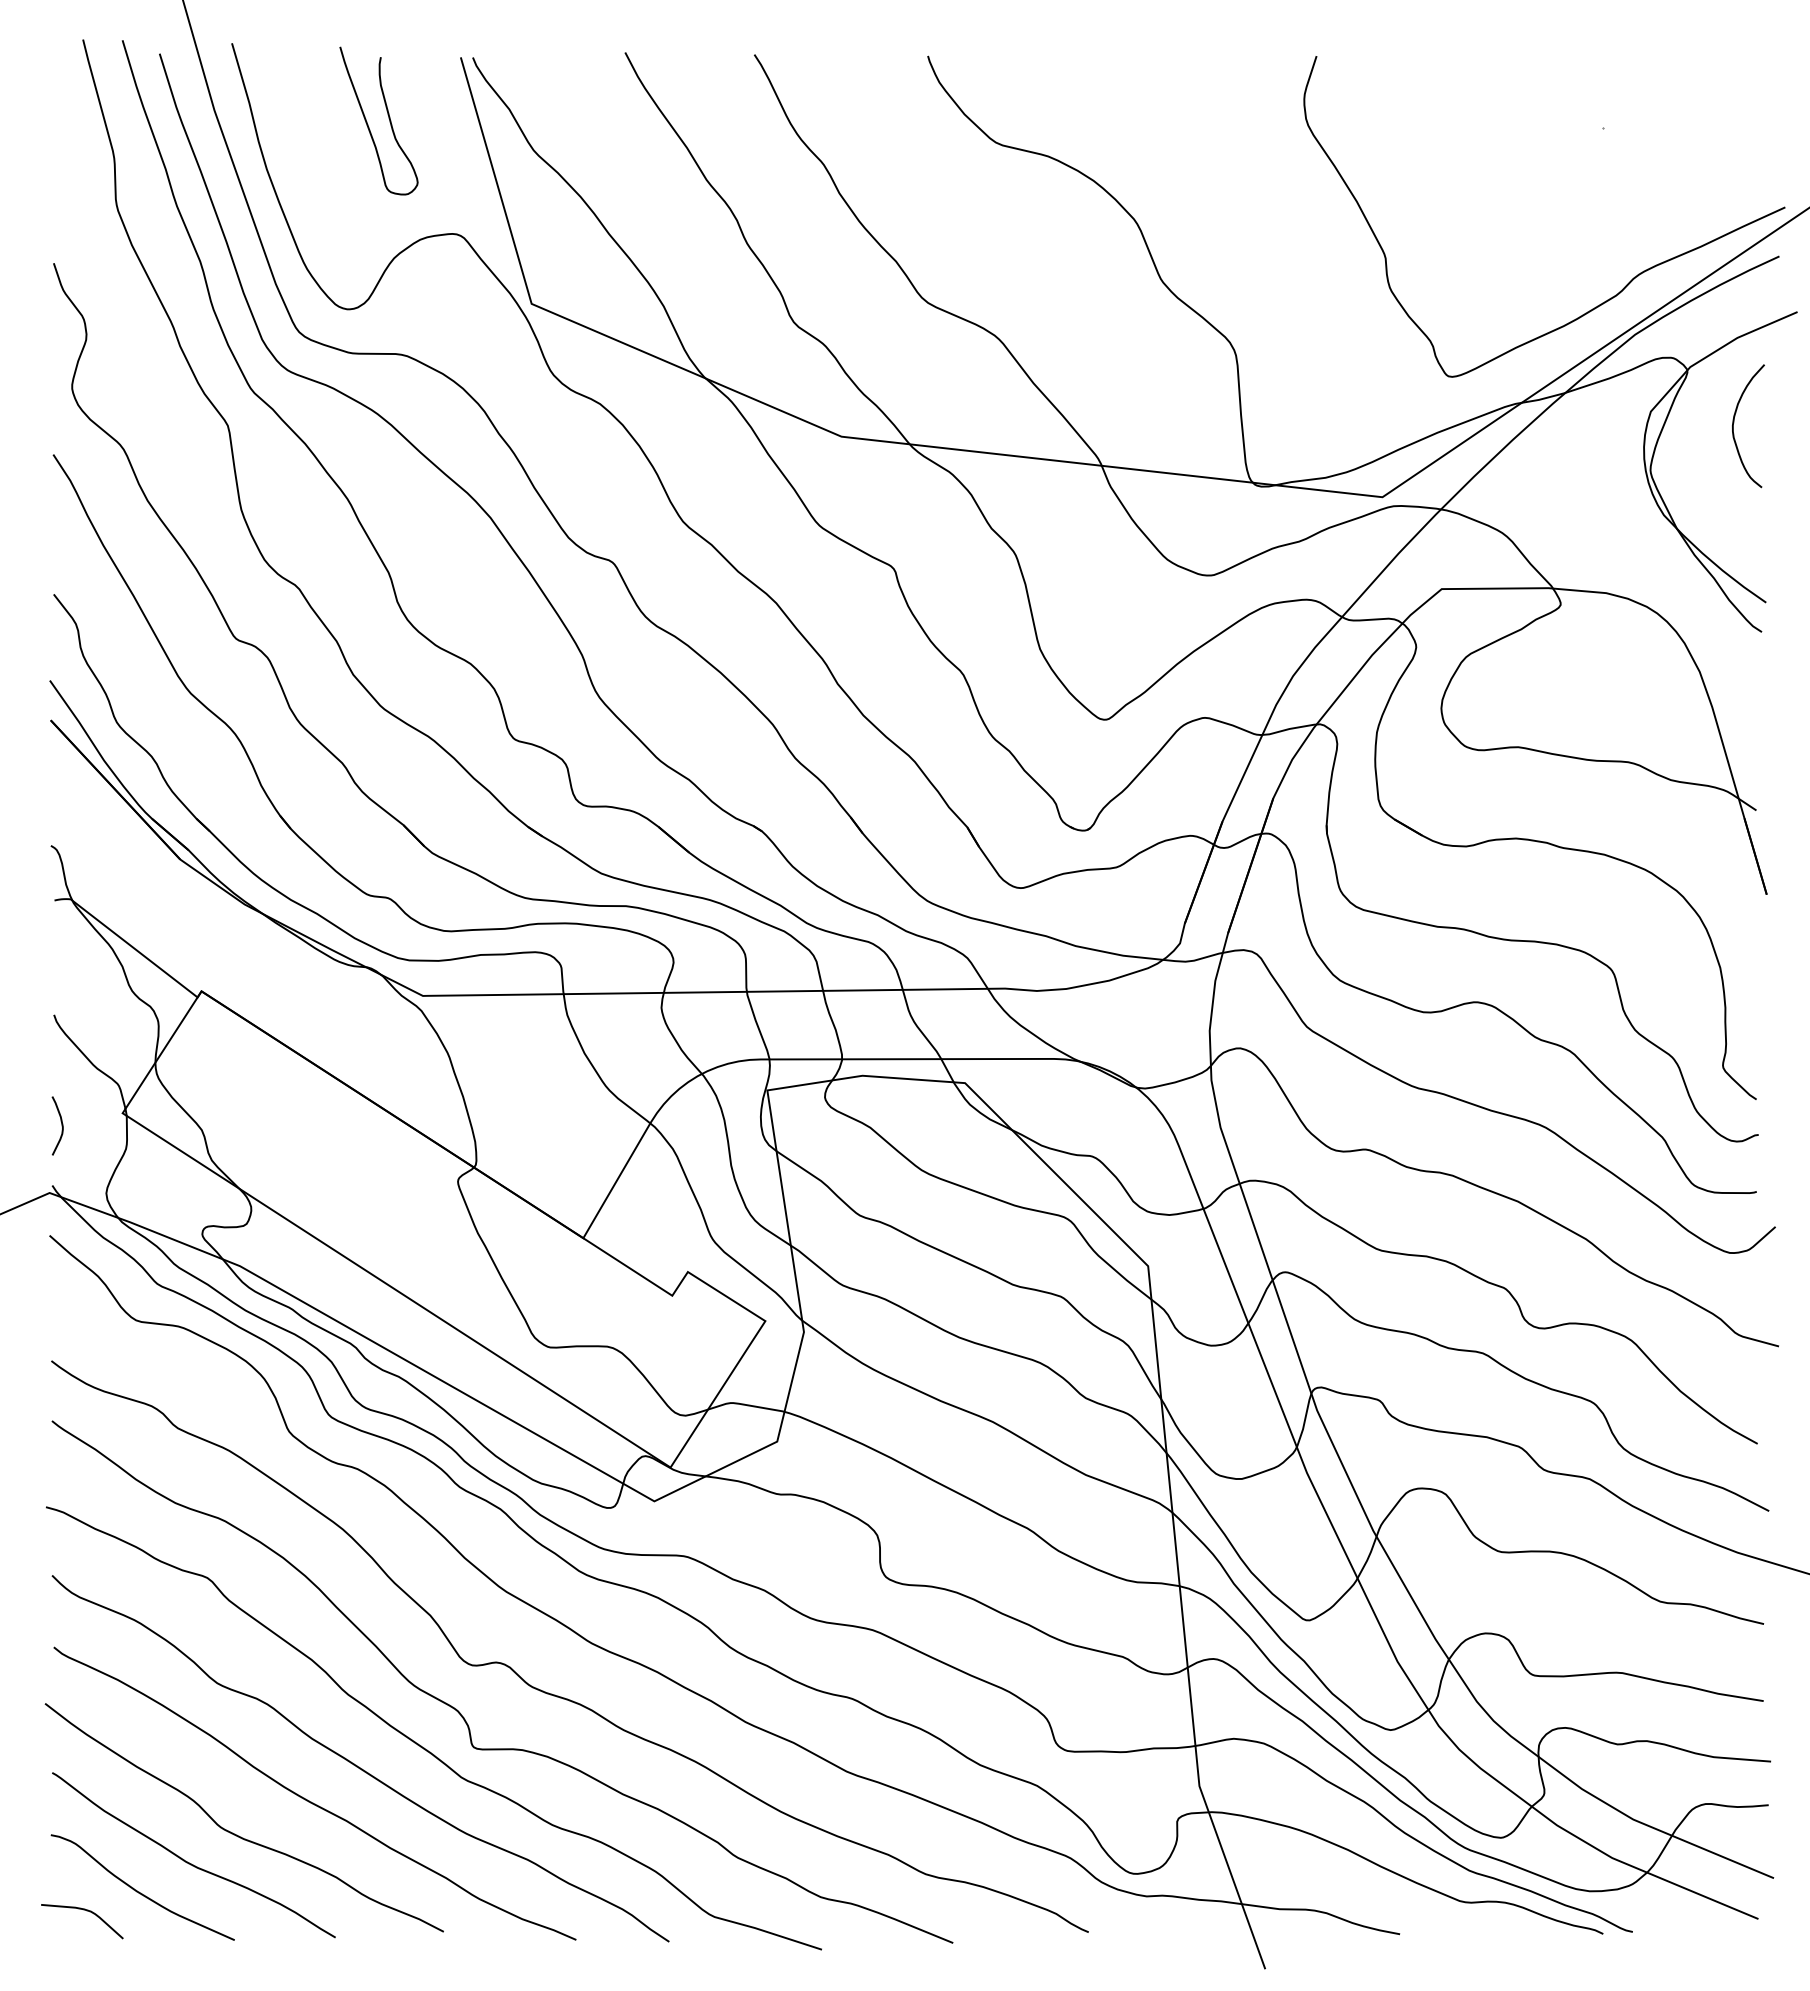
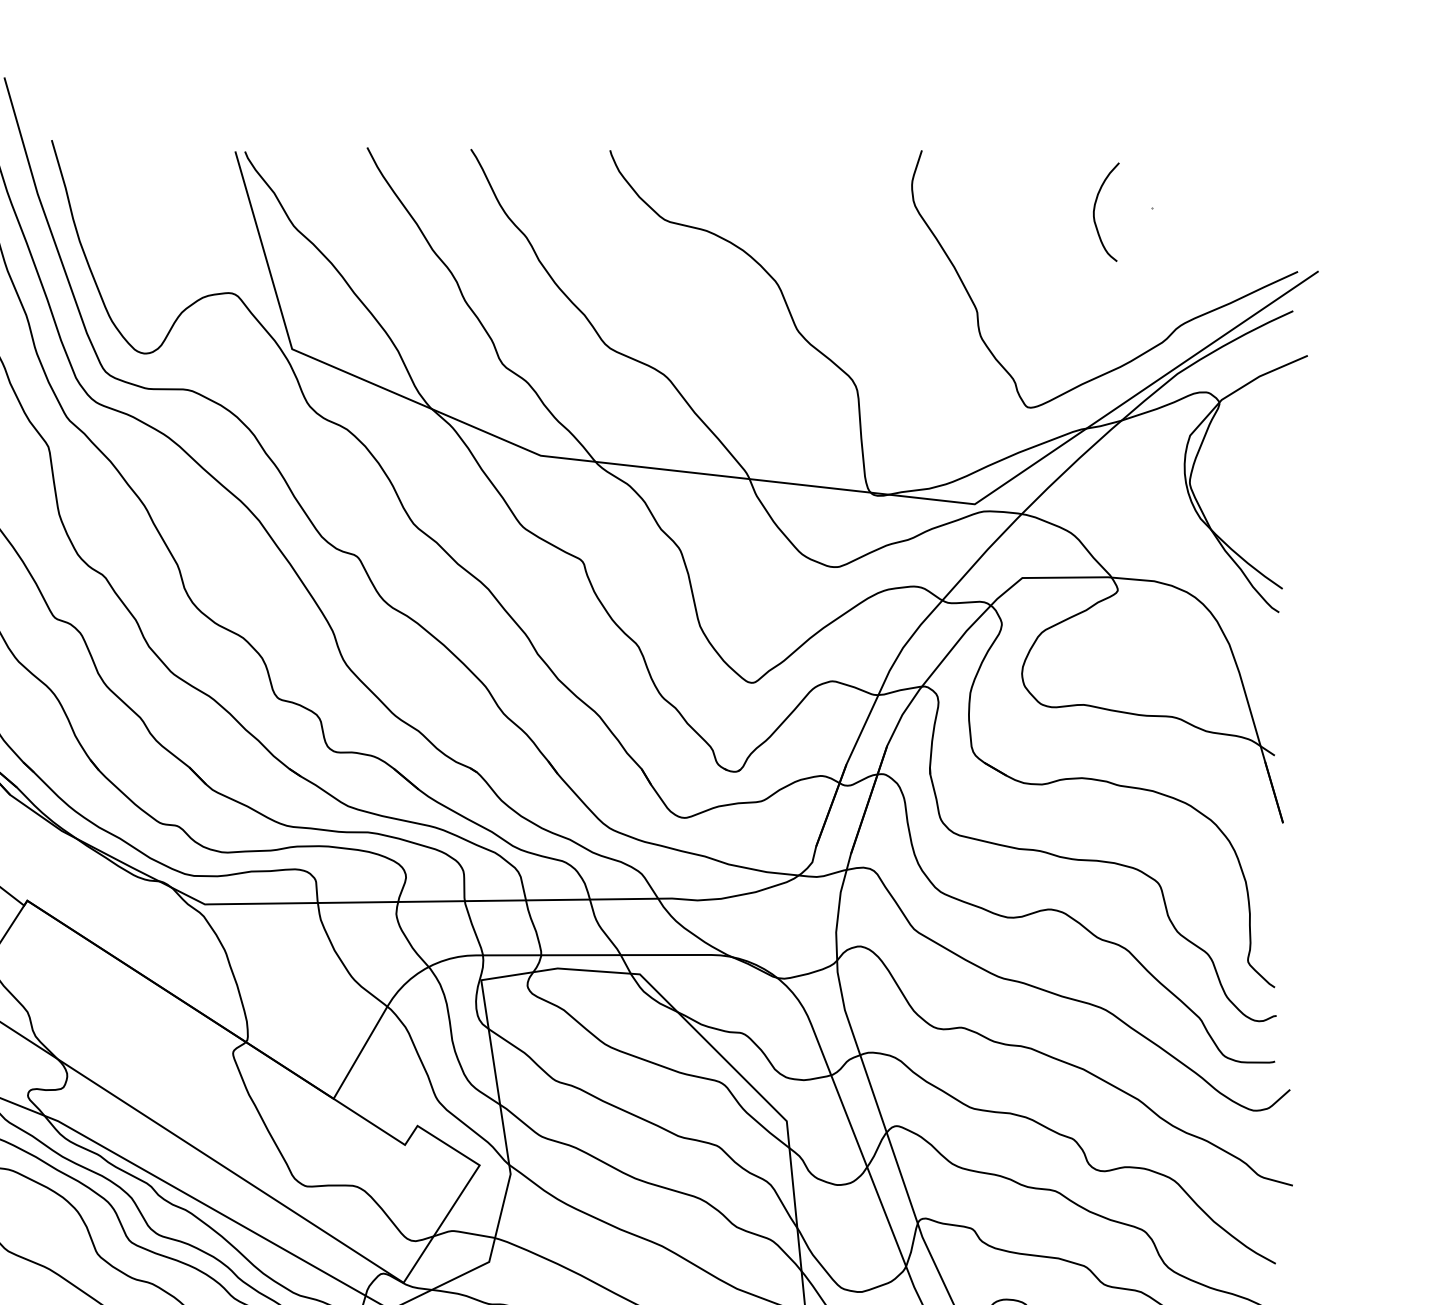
curve: (388, 118) -> (177, 200), removed
curve: (1734, 422) -> (1095, 209), moved

